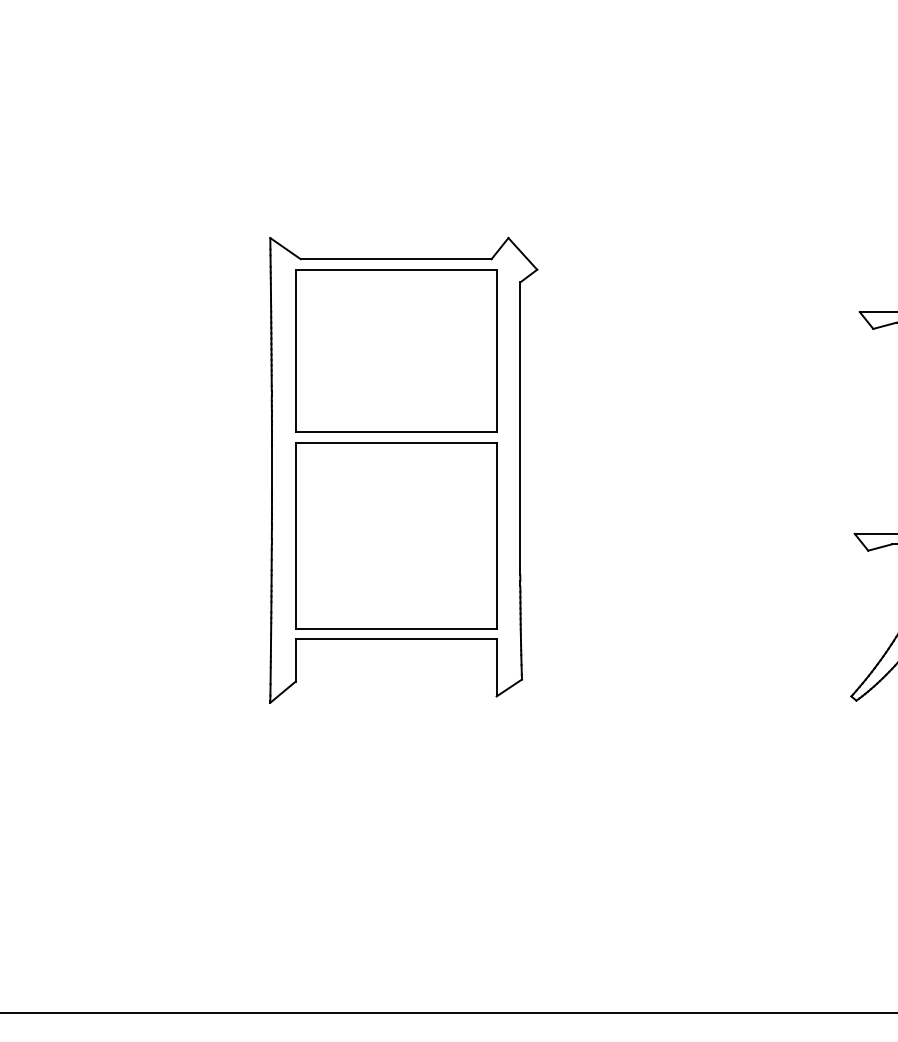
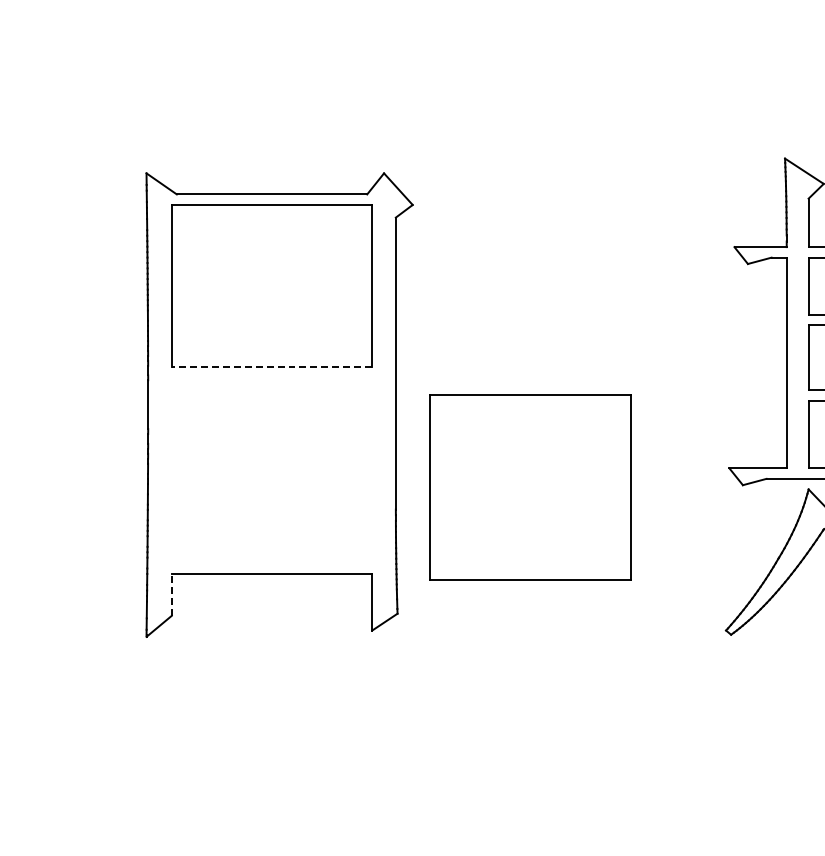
line: (396, 432) -> (272, 367), solid -> dashed
part: (396, 535) -> (530, 486), moved
line: (295, 660) -> (171, 594), solid -> dashed

